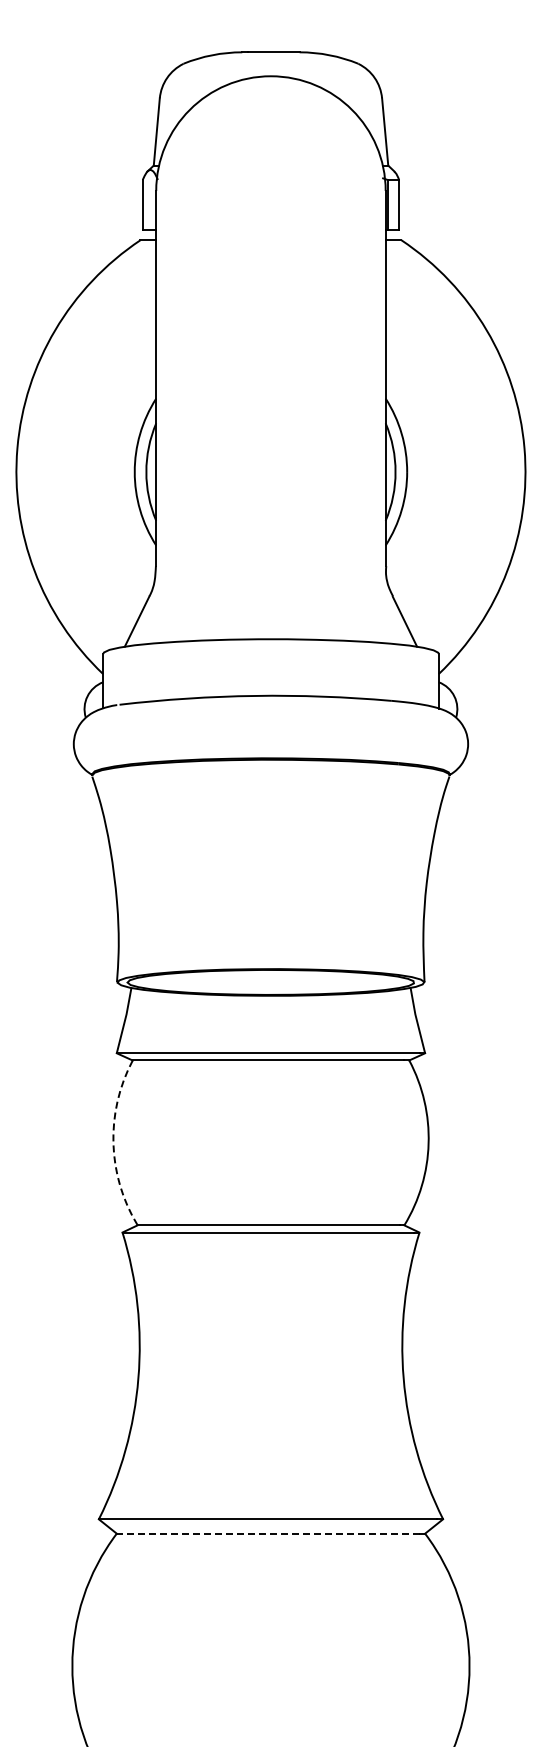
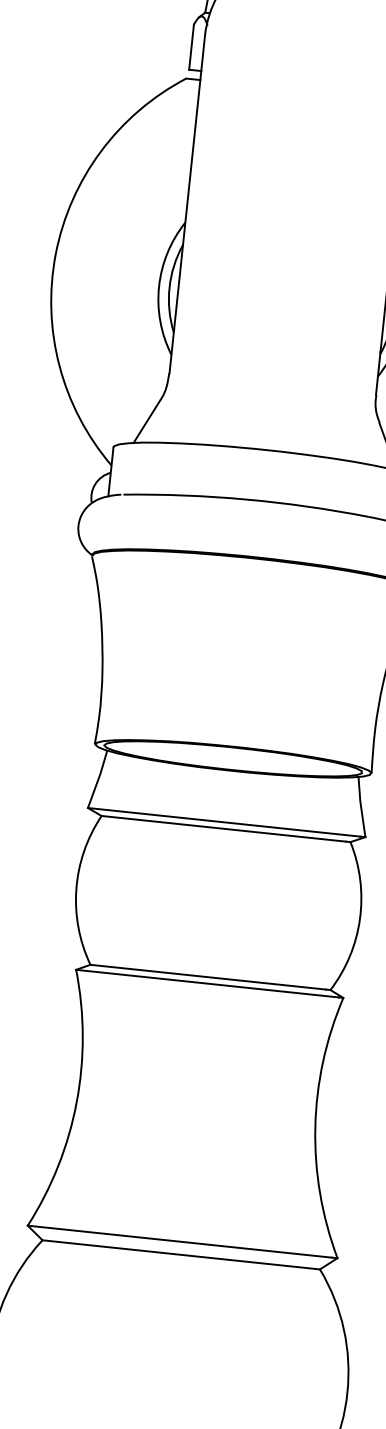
arc: (113, 1143) -> (76, 888), dashed -> solid
line: (267, 1533) -> (178, 1254), dashed -> solid

